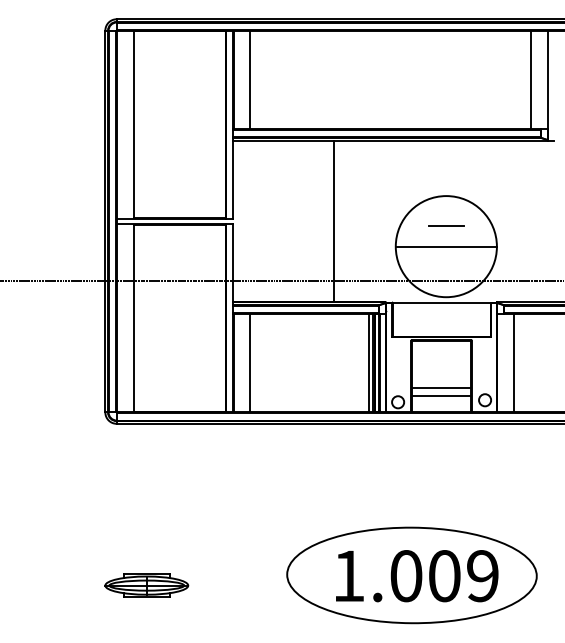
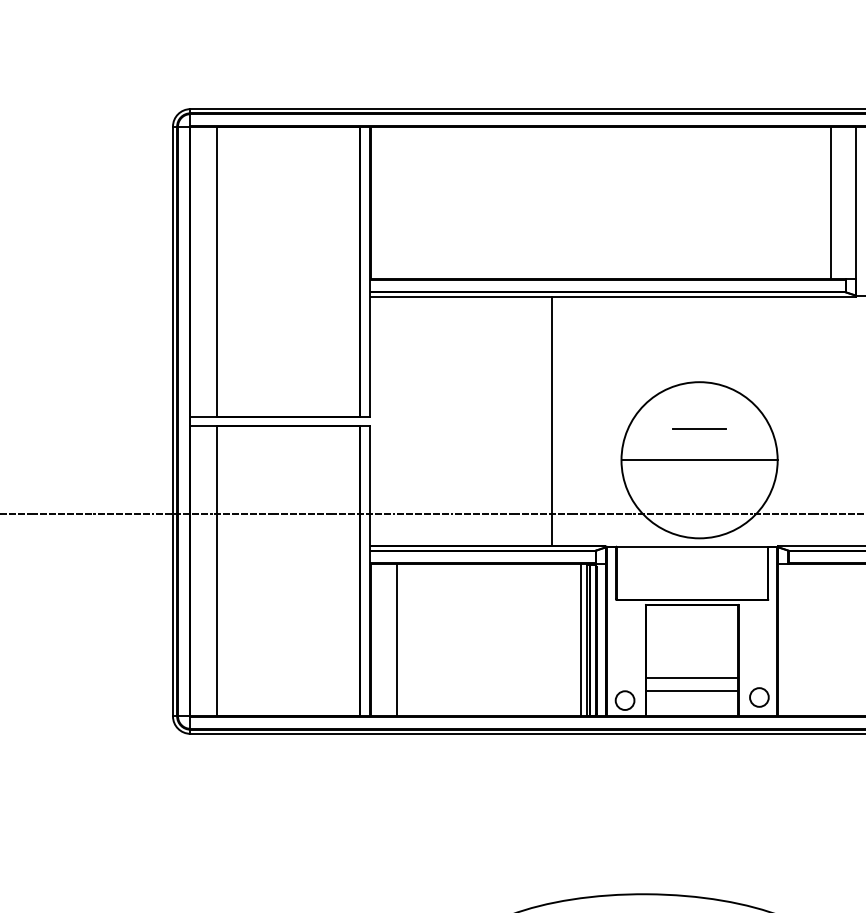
line: (249, 79) -> (395, 202), removed
line: (333, 221) -> (551, 421), moved
line: (513, 362) -> (803, 639), removed

